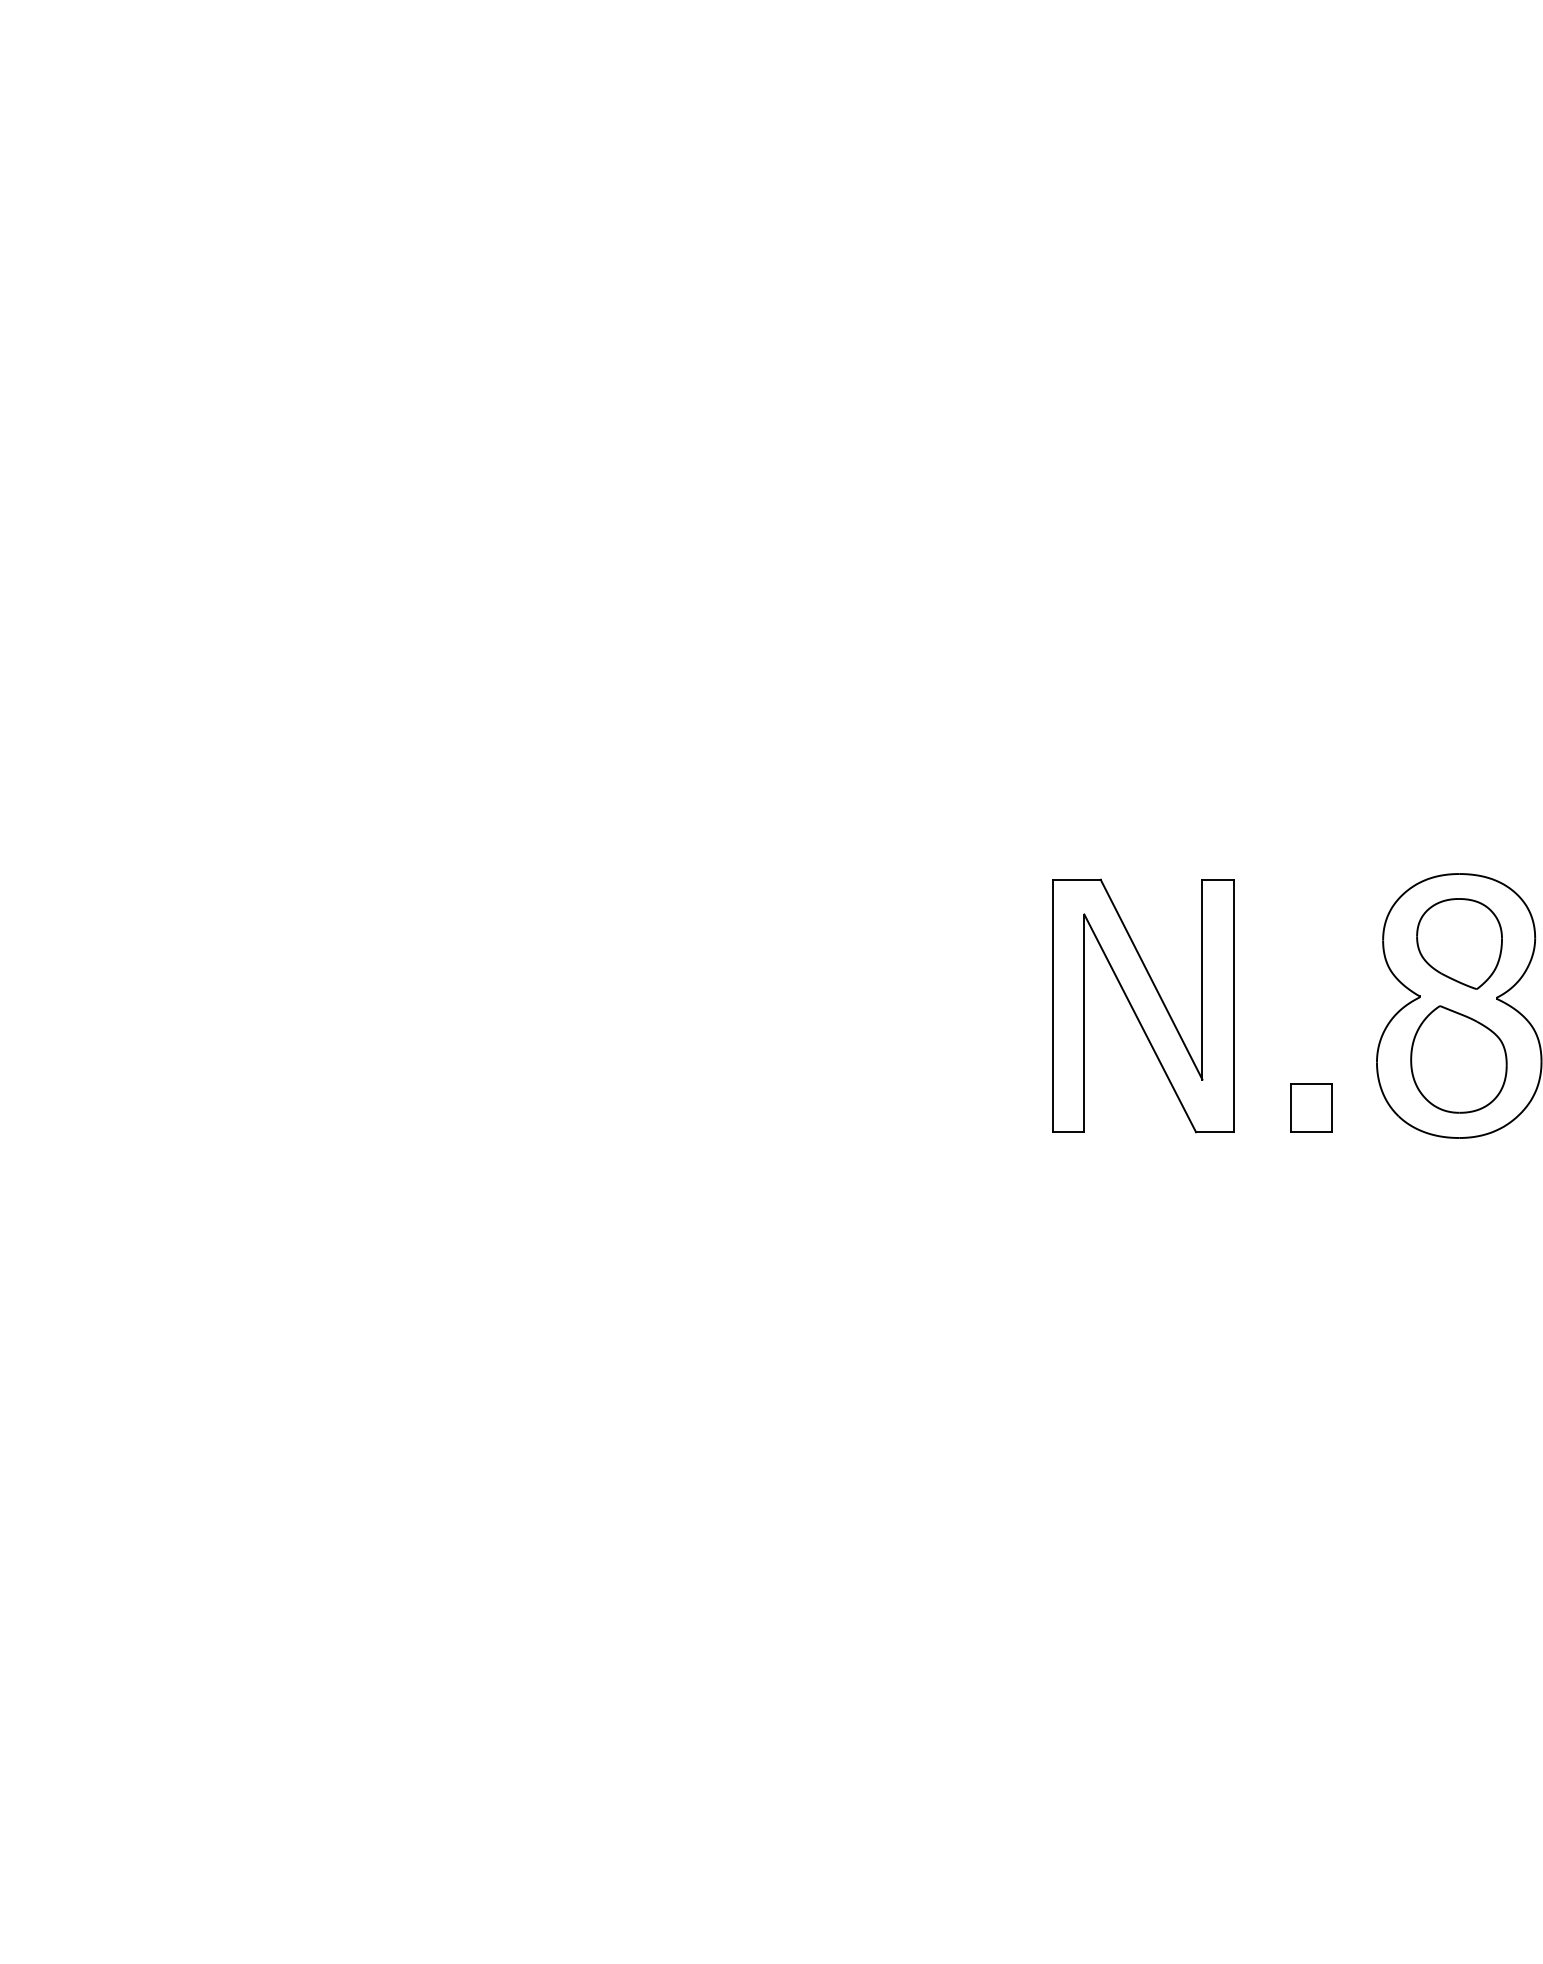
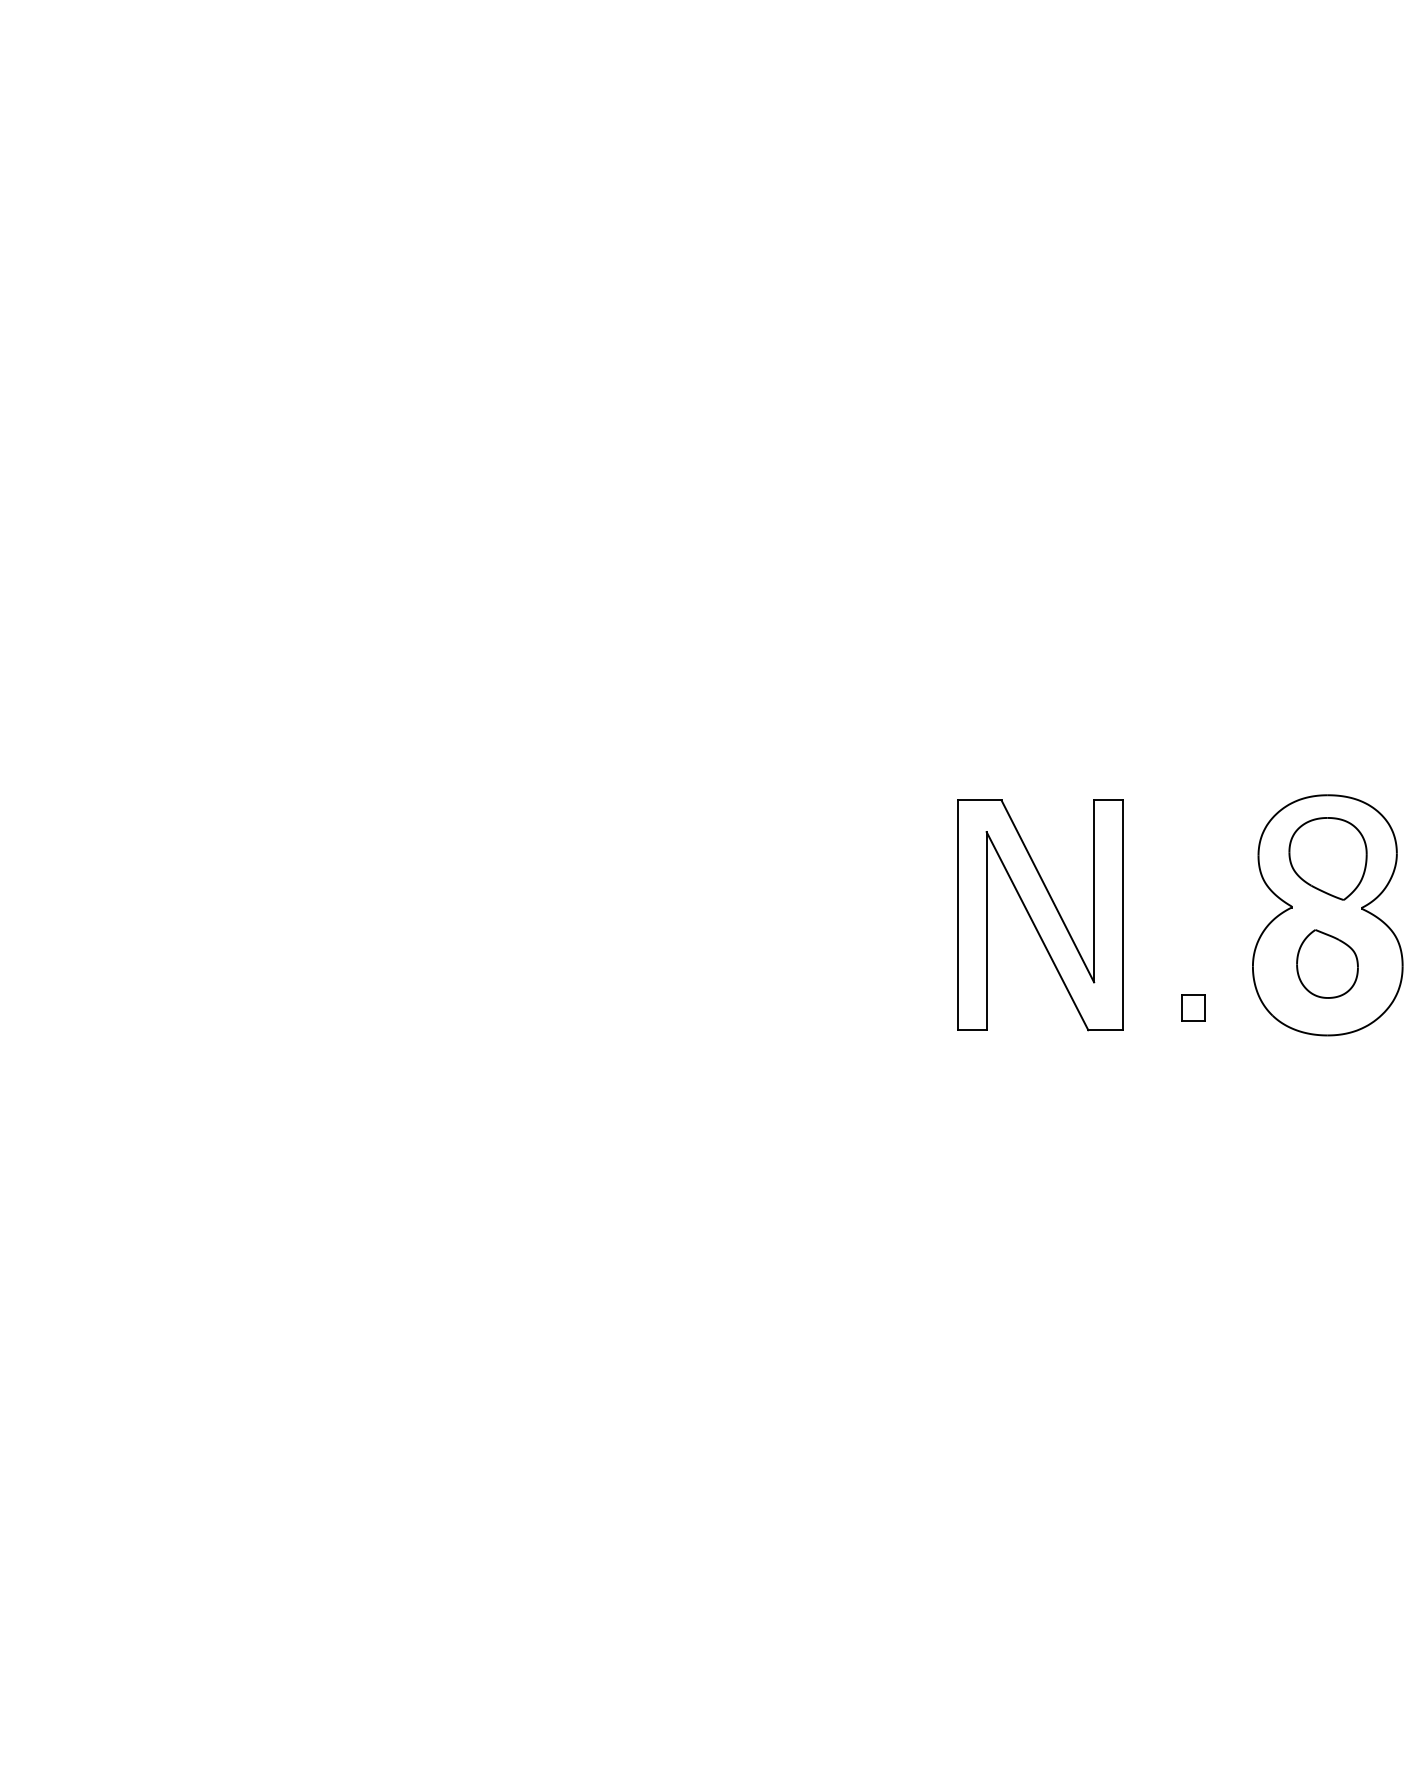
part: (1458, 1058) -> (1327, 963), size x0.7
part: (1311, 1107) -> (1193, 1007), size x0.6

